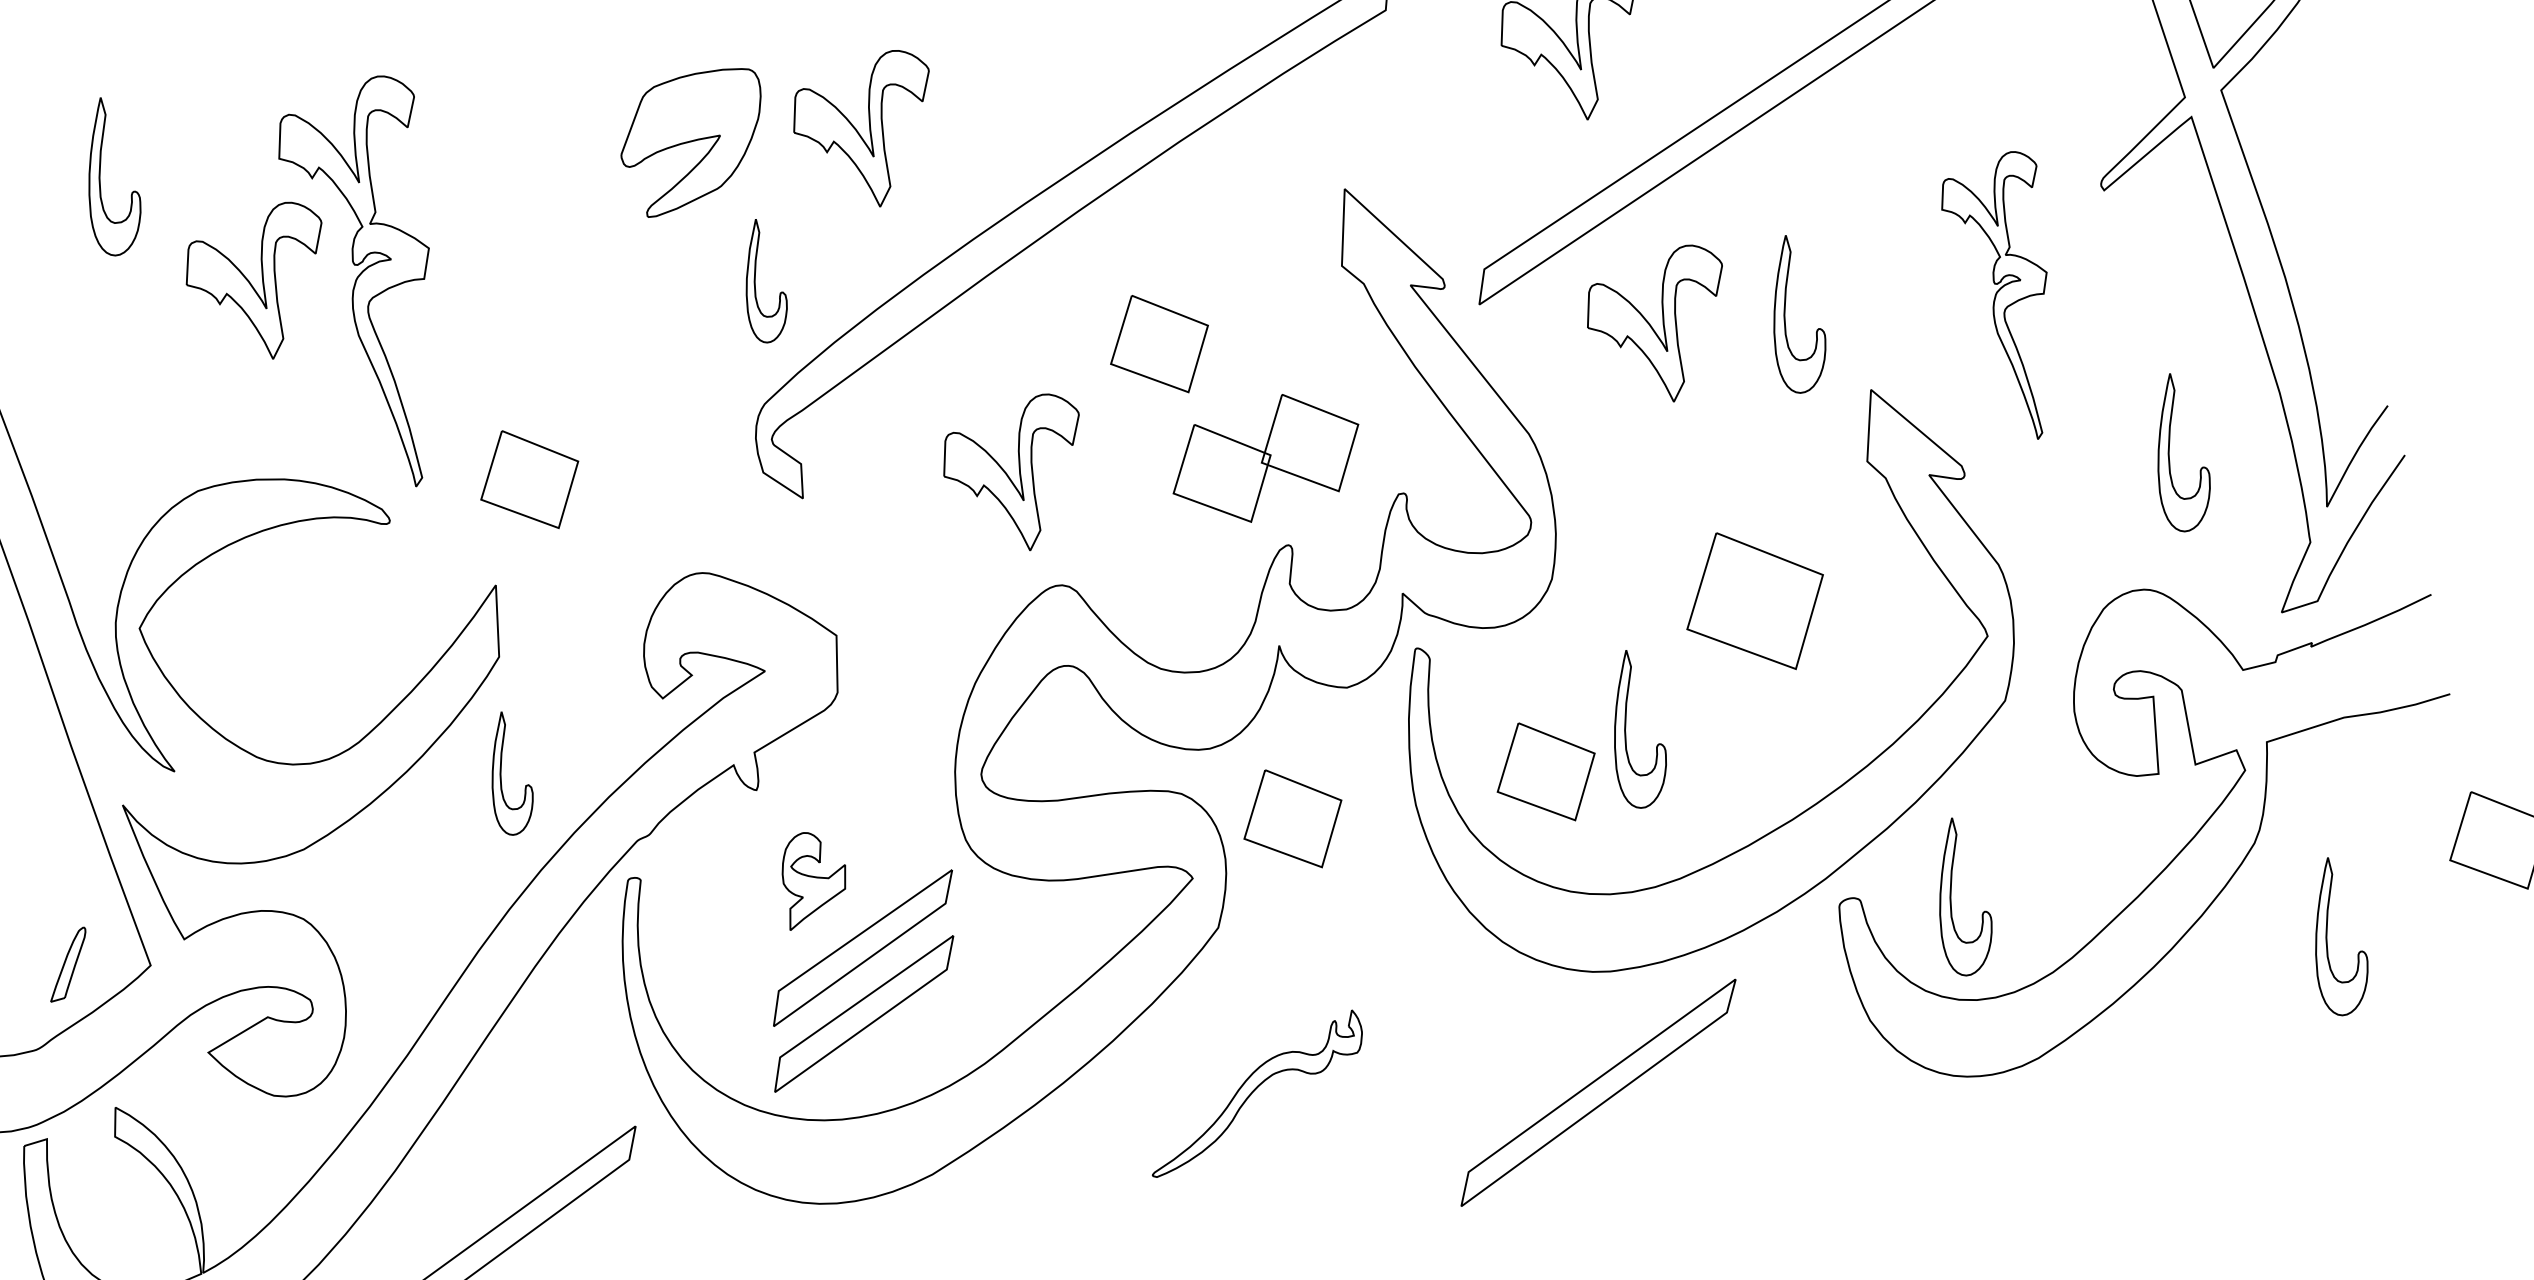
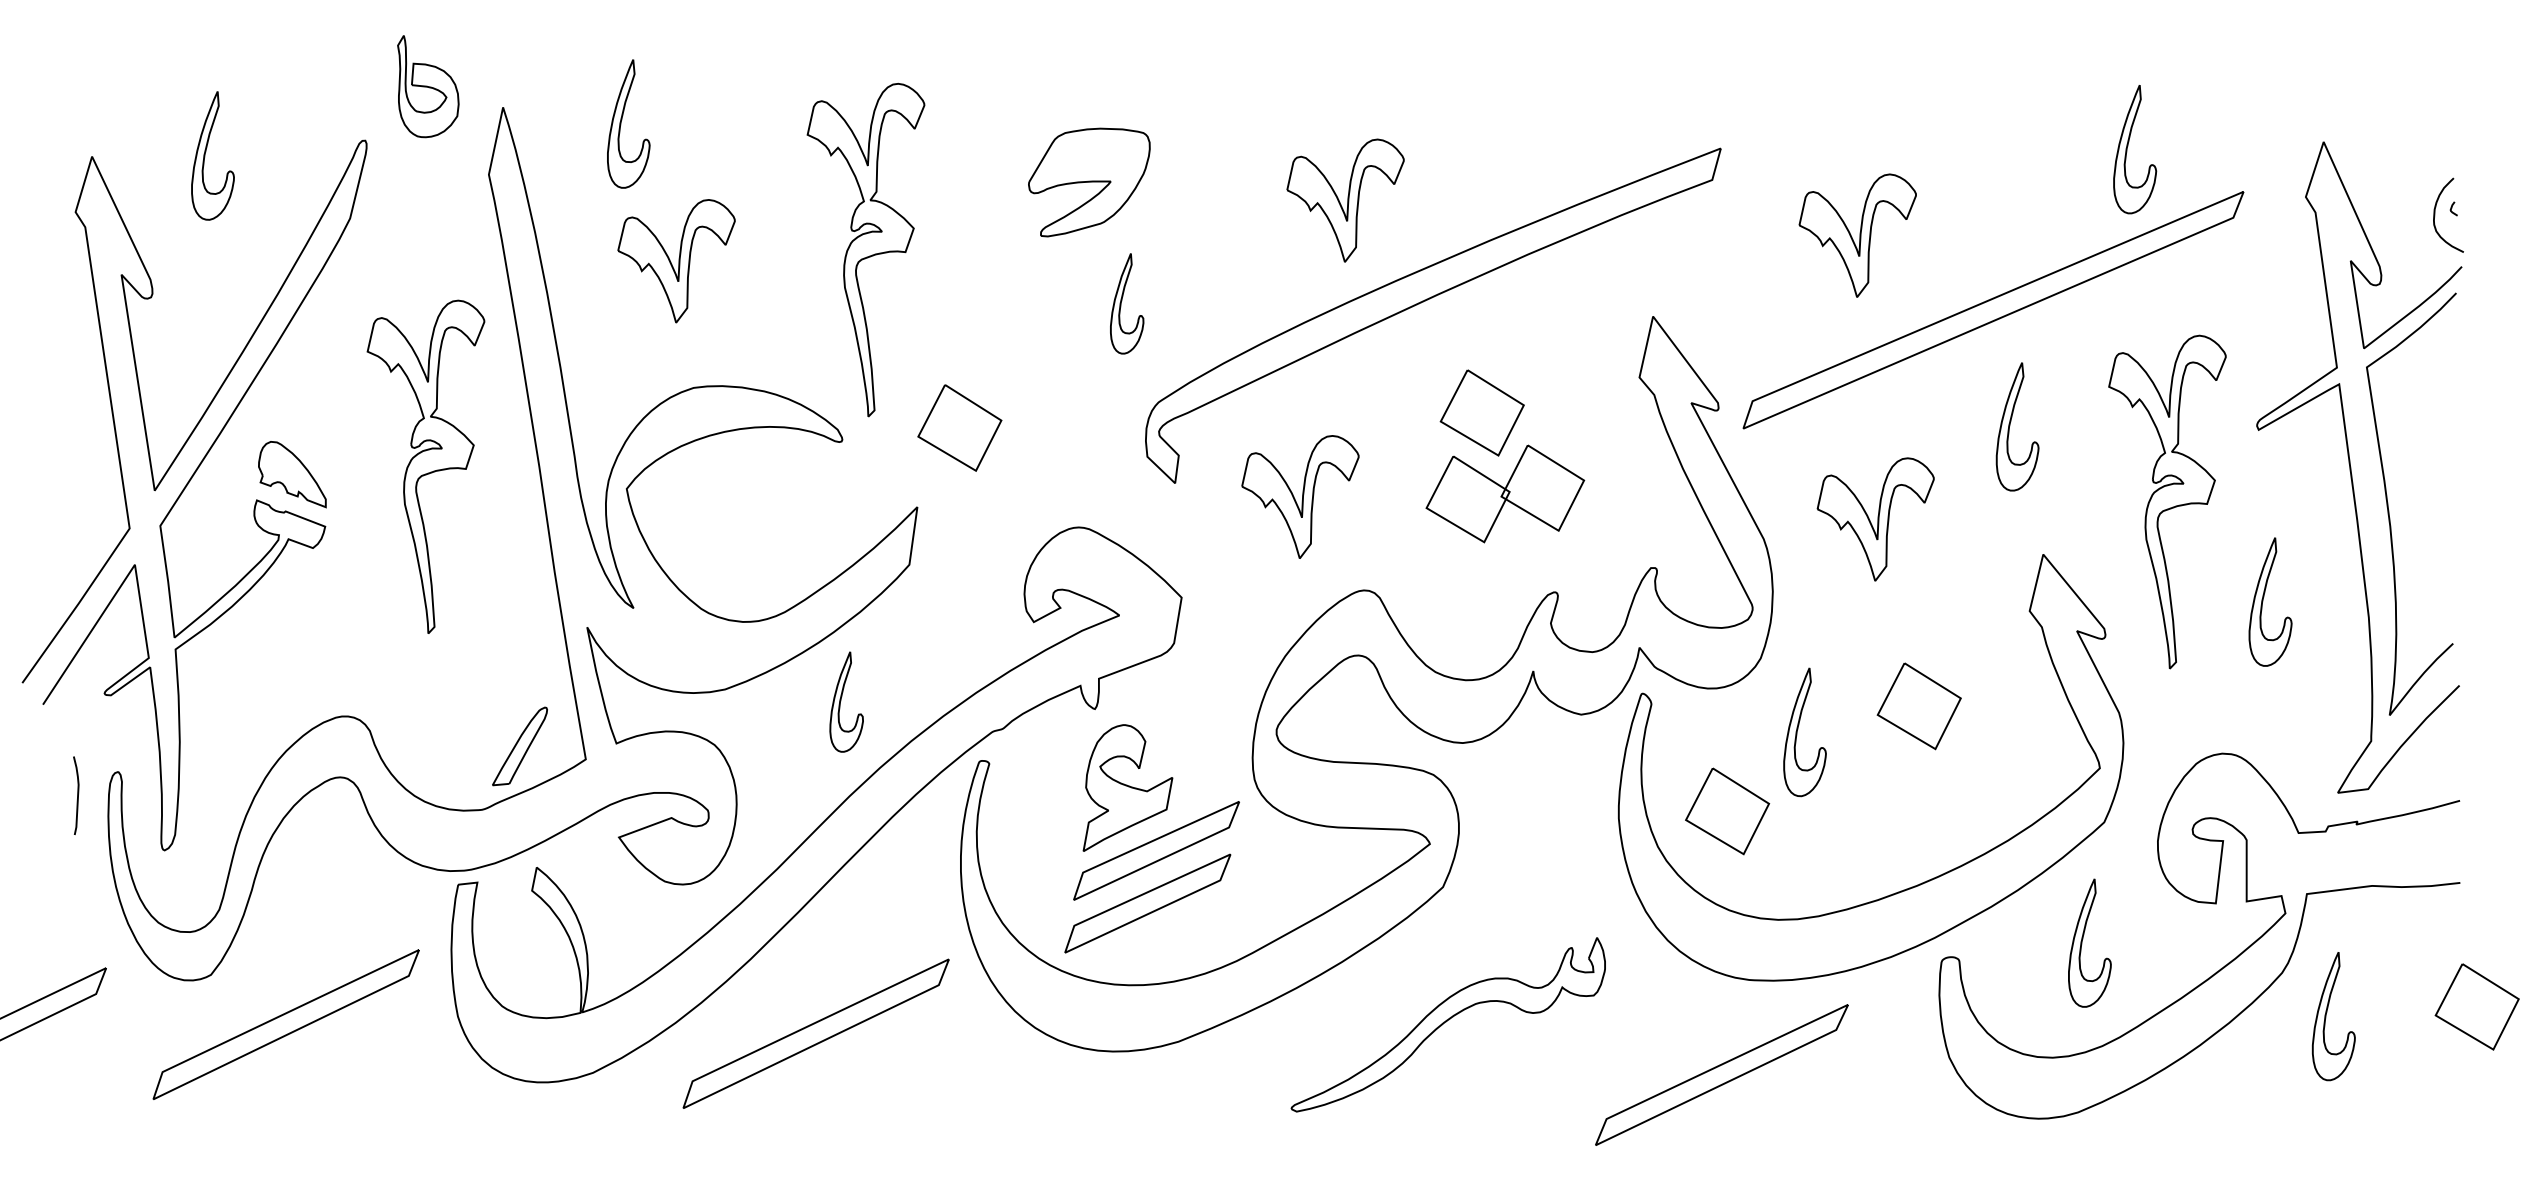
part: (867, 132) -> (1345, 200), moved
part: (694, 141) -> (1089, 182), moved
part: (101, 173) -> (622, 120), moved
part: (762, 280) -> (1127, 303), moved
part: (259, 284) -> (676, 261), moved
part: (2009, 297) -> (2167, 501), size x1.43
part: (1786, 315) -> (2010, 426), moved
part: (1660, 327) -> (1875, 519), moved
part: (2170, 453) -> (2263, 601), moved
part: (1265, 458) -> (1505, 493), moved
part: (1017, 475) -> (1300, 496), moved
part: (1753, 602) -> (1918, 706), size x0.71
part: (1626, 727) -> (1798, 729), moved
part: (508, 772) -> (846, 701), moved
part: (1292, 819) -> (1518, 811), removed
part: (813, 877) -> (1127, 787), size x1.67
part: (1952, 893) -> (2083, 939), moved
part: (2327, 938) -> (2326, 1016), moved
part: (67, 964) -> (519, 746), size x1.43
part: (1254, 1093) -> (1447, 1024), size x1.67

